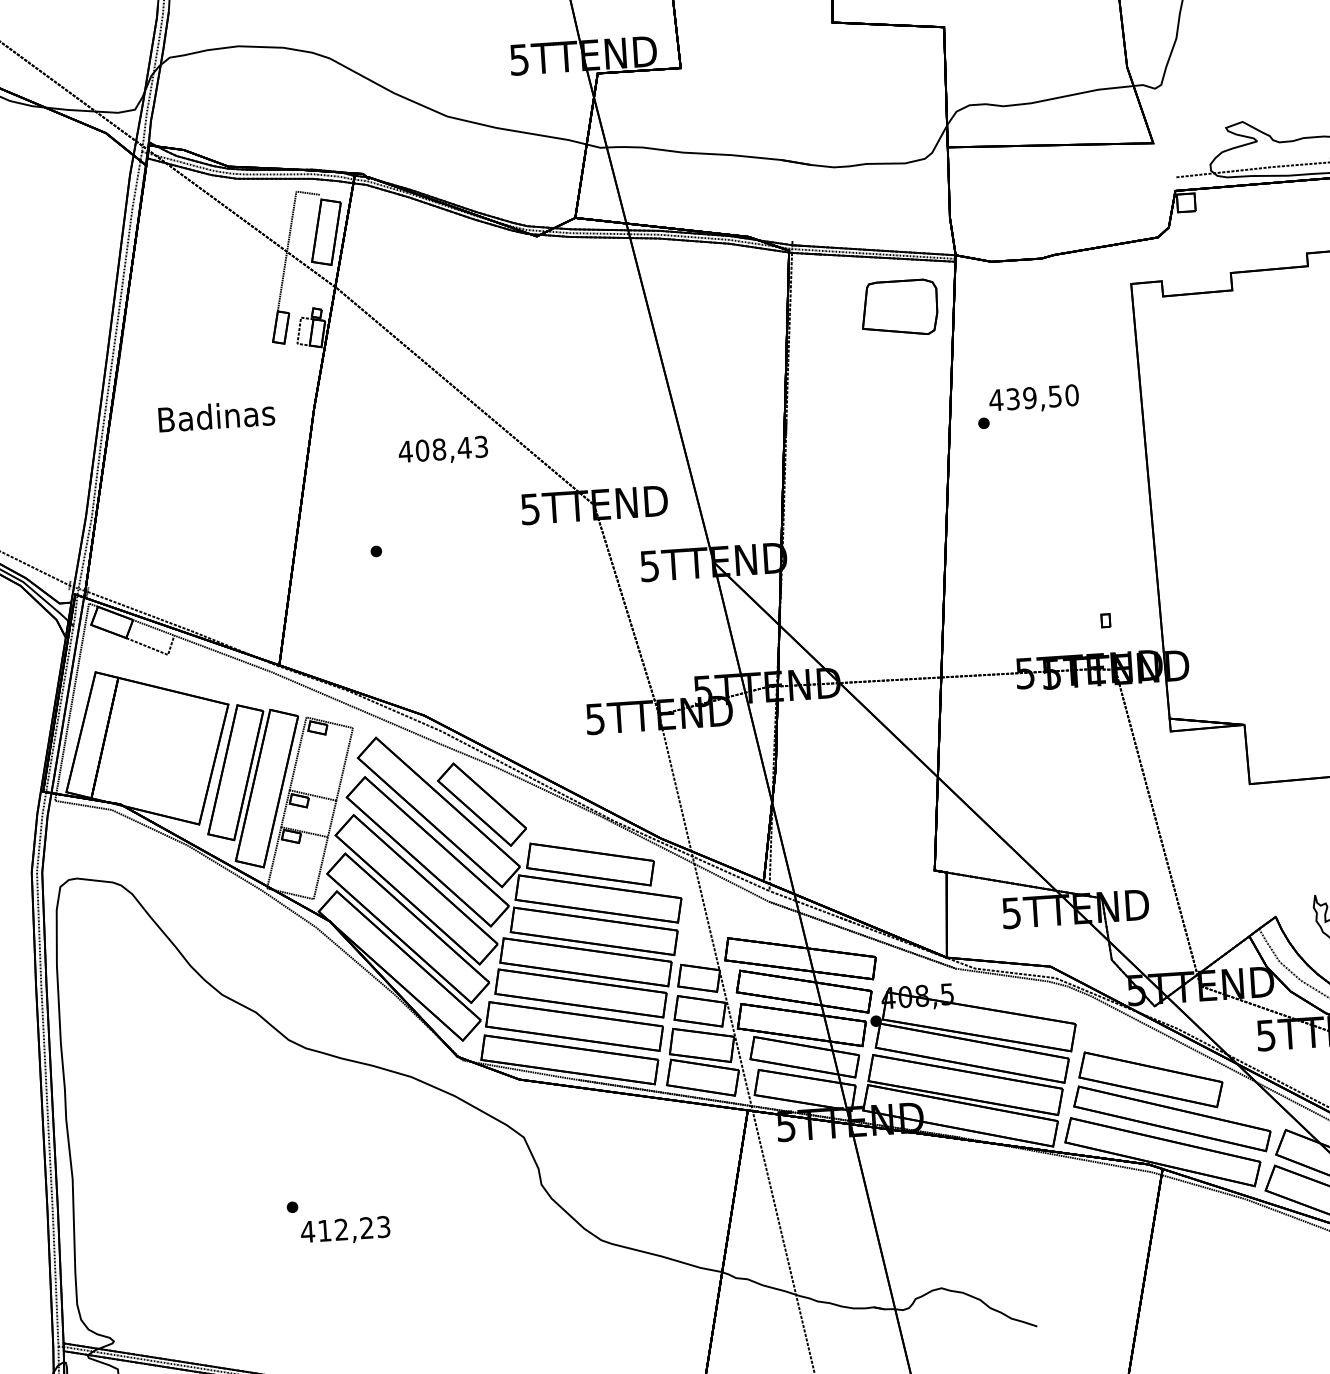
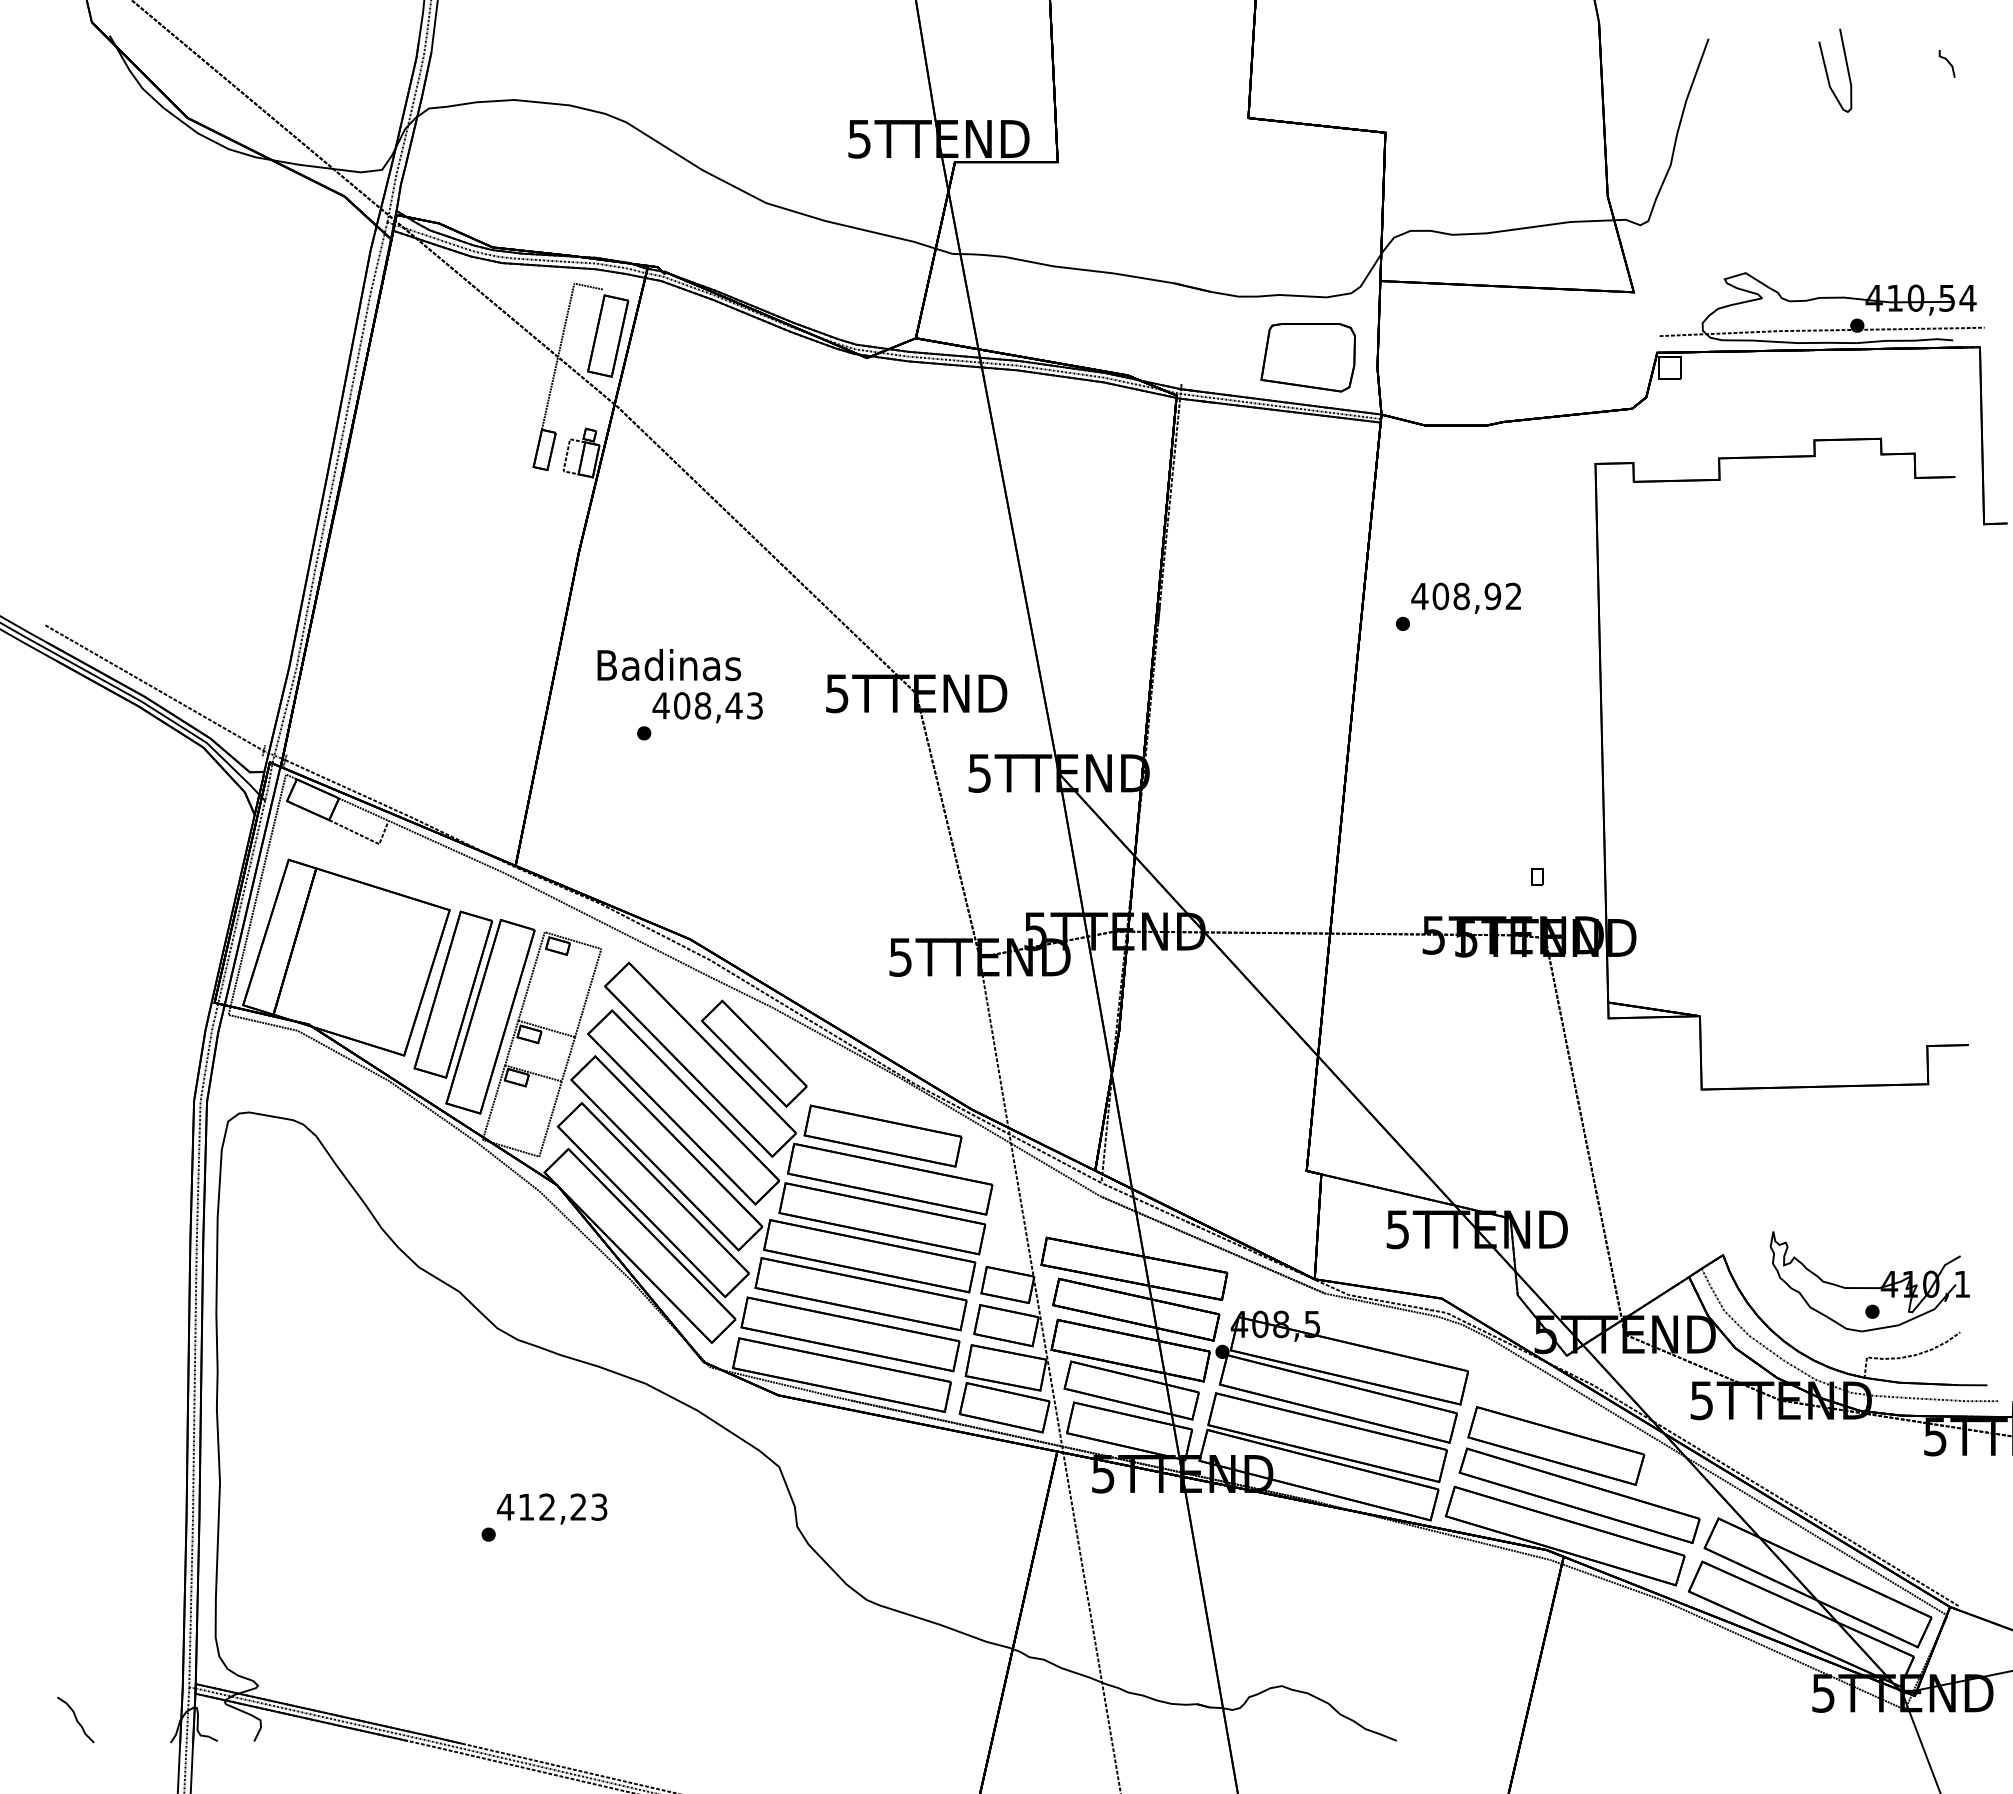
part: (899, 308) -> (1307, 357), moved
text: (1041, 397) -> (1476, 596), 439,50 -> 408,92
text: (216, 416) -> (669, 665), moved
text: (443, 450) -> (707, 707), moved
text: (345, 1230) -> (552, 1508), moved

